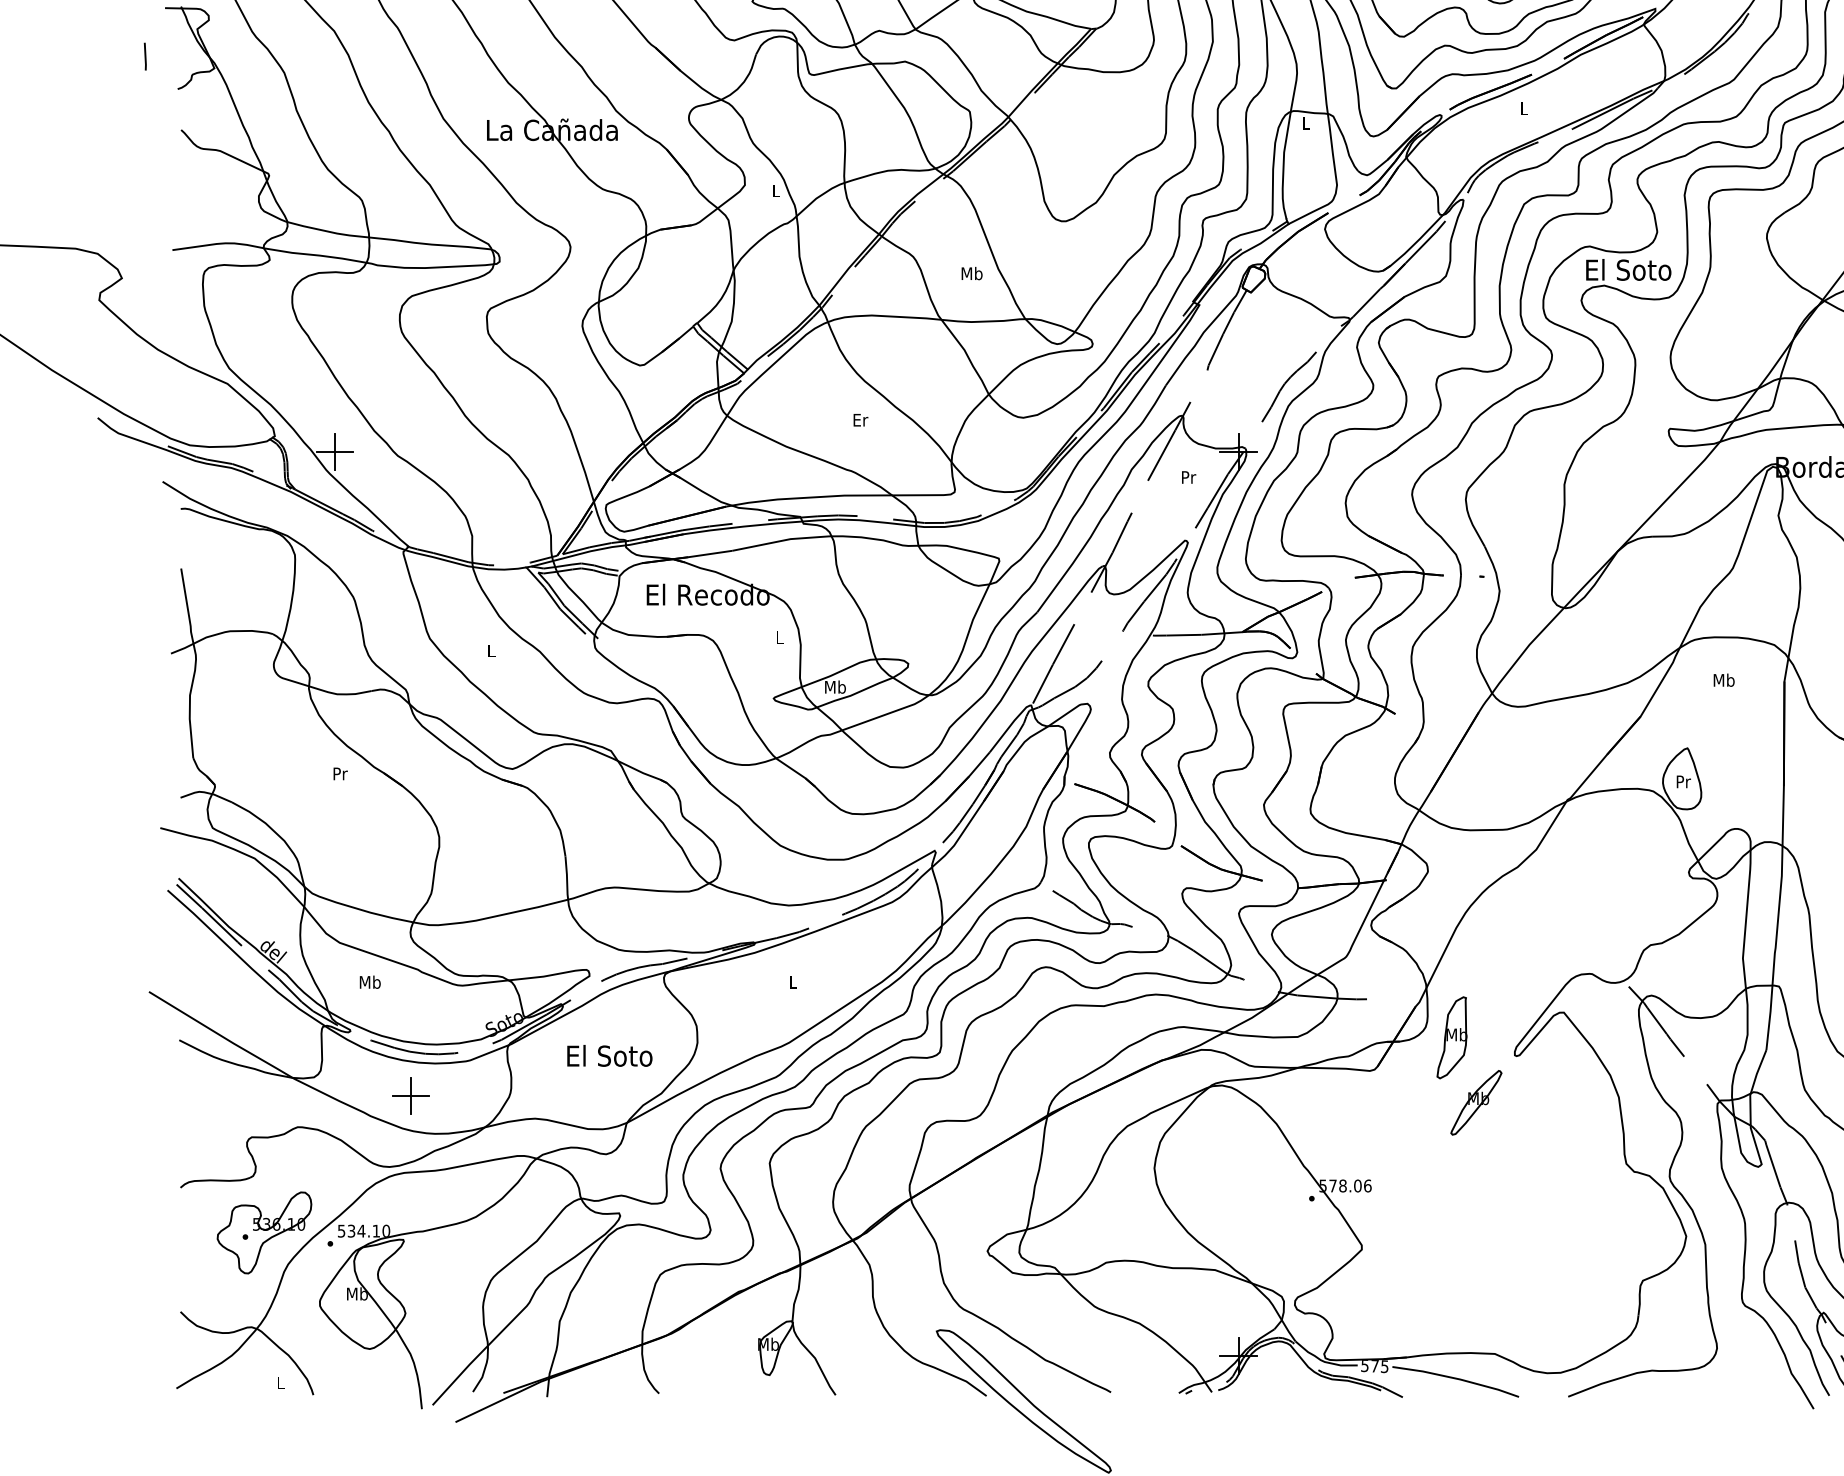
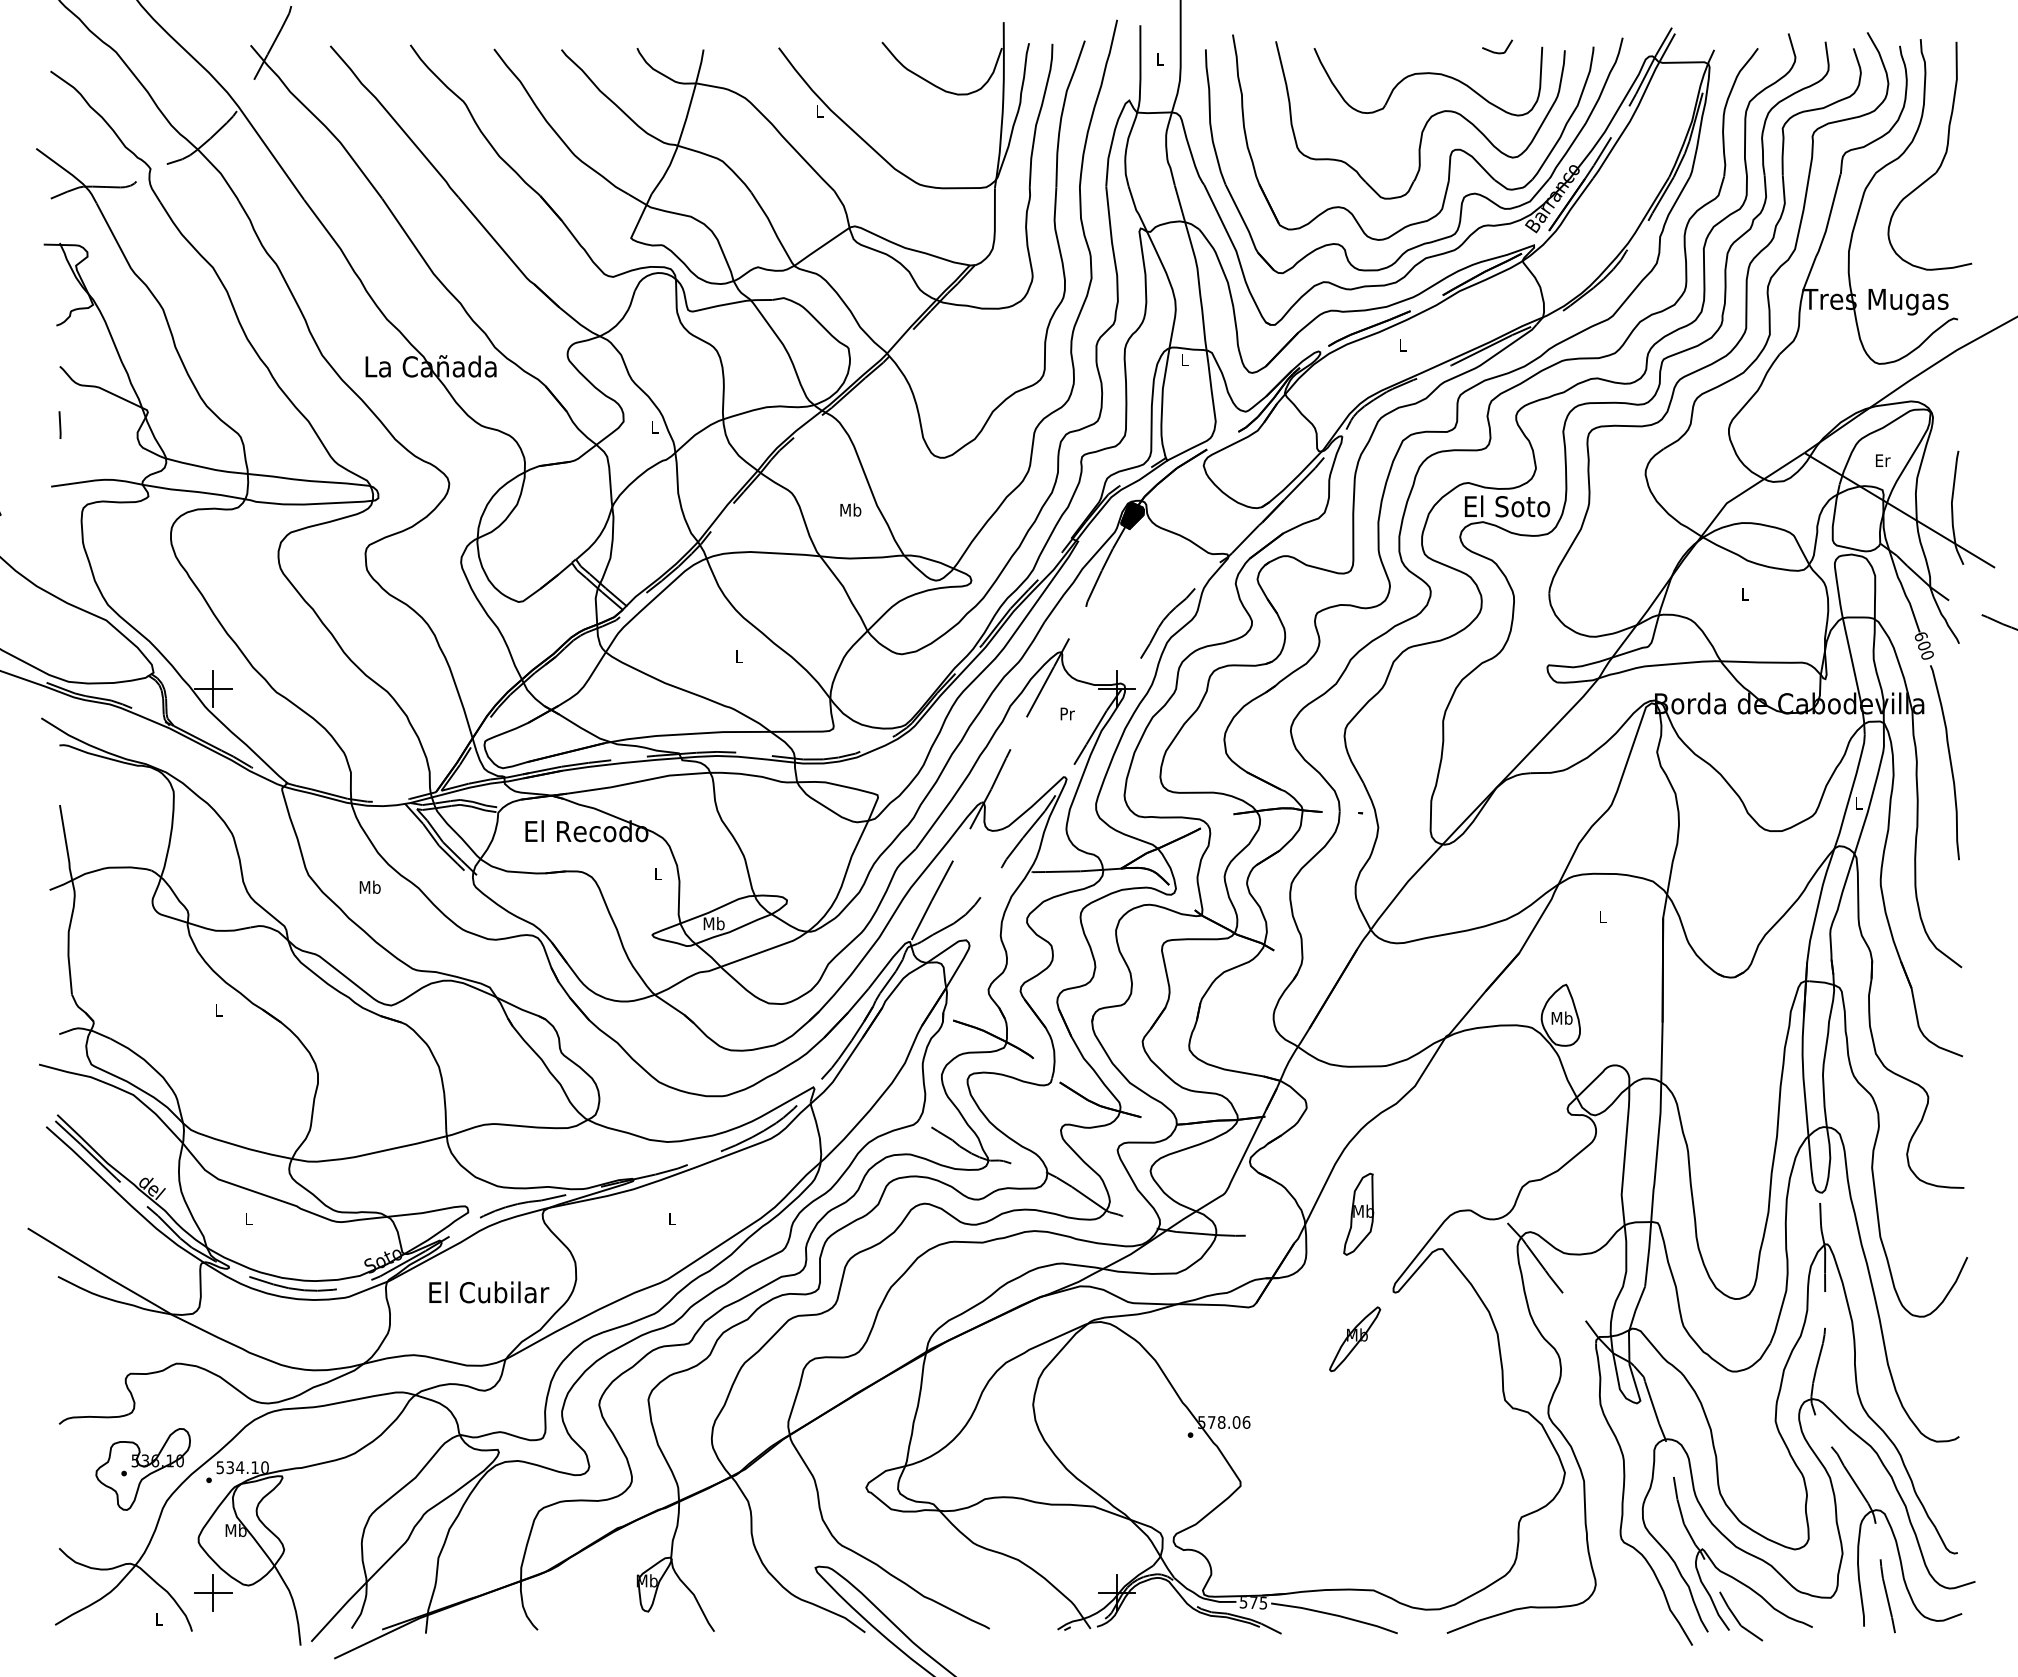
line: (144, 56) -> (59, 424), moved
fill: (1253, 280) -> (1132, 516), added
text: (860, 420) -> (739, 656), Er -> L
text: (490, 650) -> (369, 886), L -> Mb
text: (1723, 680) -> (1602, 916), Mb -> L
text: (340, 774) -> (219, 1010), Pr -> L
text: (1682, 781) -> (1561, 1017), Pr -> Mb
text: (369, 982) -> (248, 1218), Mb -> L
part: (1451, 1037) -> (1358, 1213), moved
text: (610, 1056) -> (489, 1292), El Soto -> El Cubilar
part: (410, 1096) -> (213, 1592), moved

